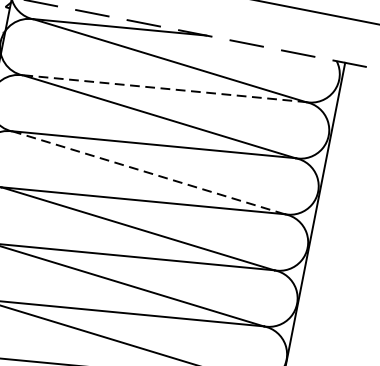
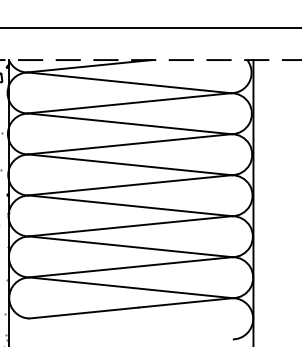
line: (164, 88) -> (129, 103), dashed -> solid
line: (147, 172) -> (129, 164), dashed -> solid

